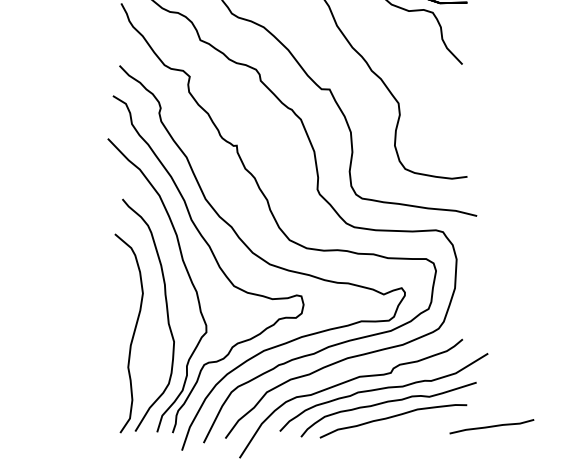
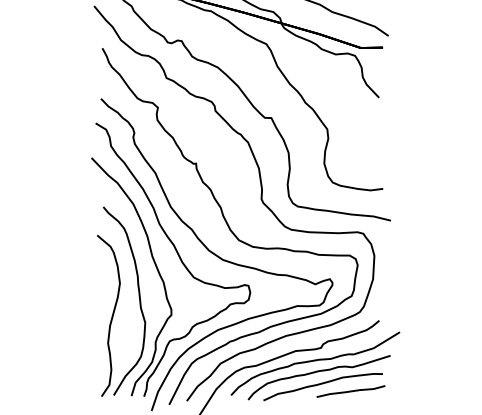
curve: (491, 426) -> (350, 391), moved

